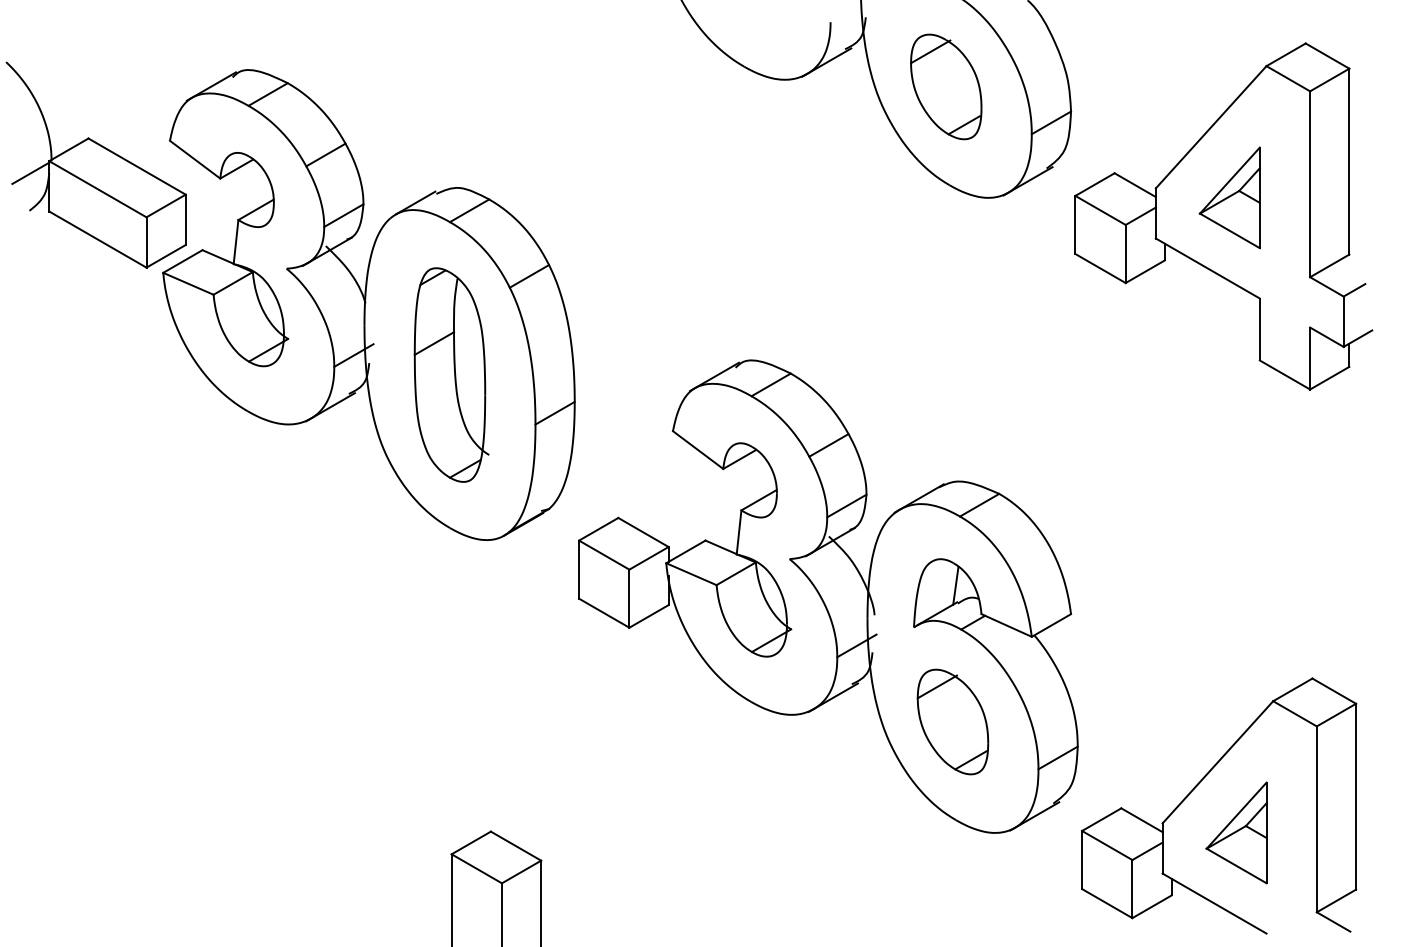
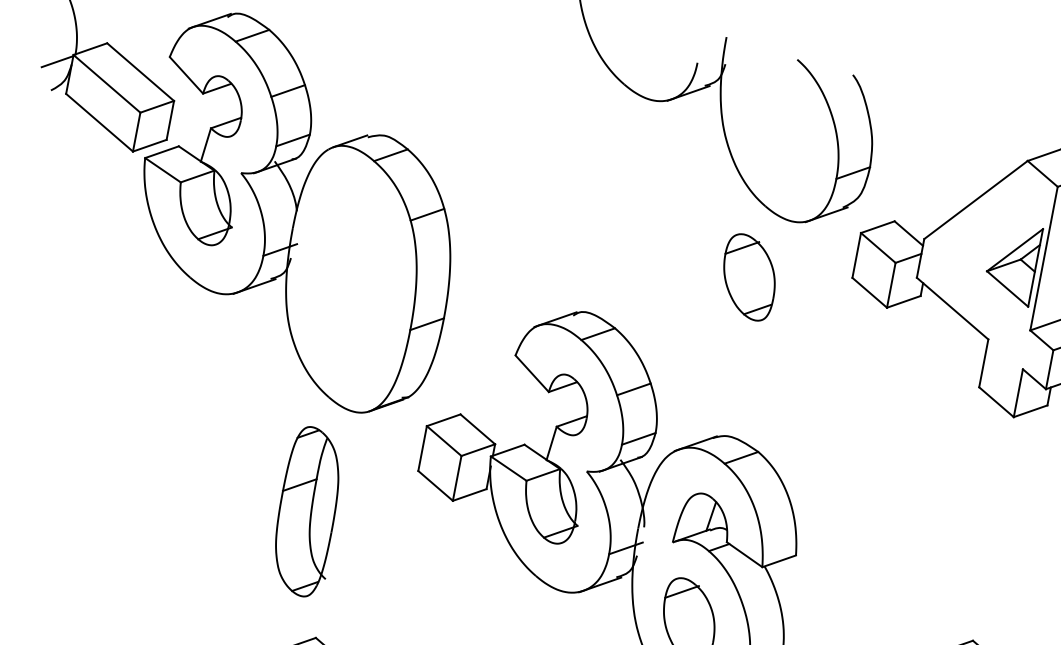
part: (946, 86) -> (749, 277), moved
part: (1229, 197) -> (1012, 263), moved
part: (451, 374) -> (308, 511), moved

